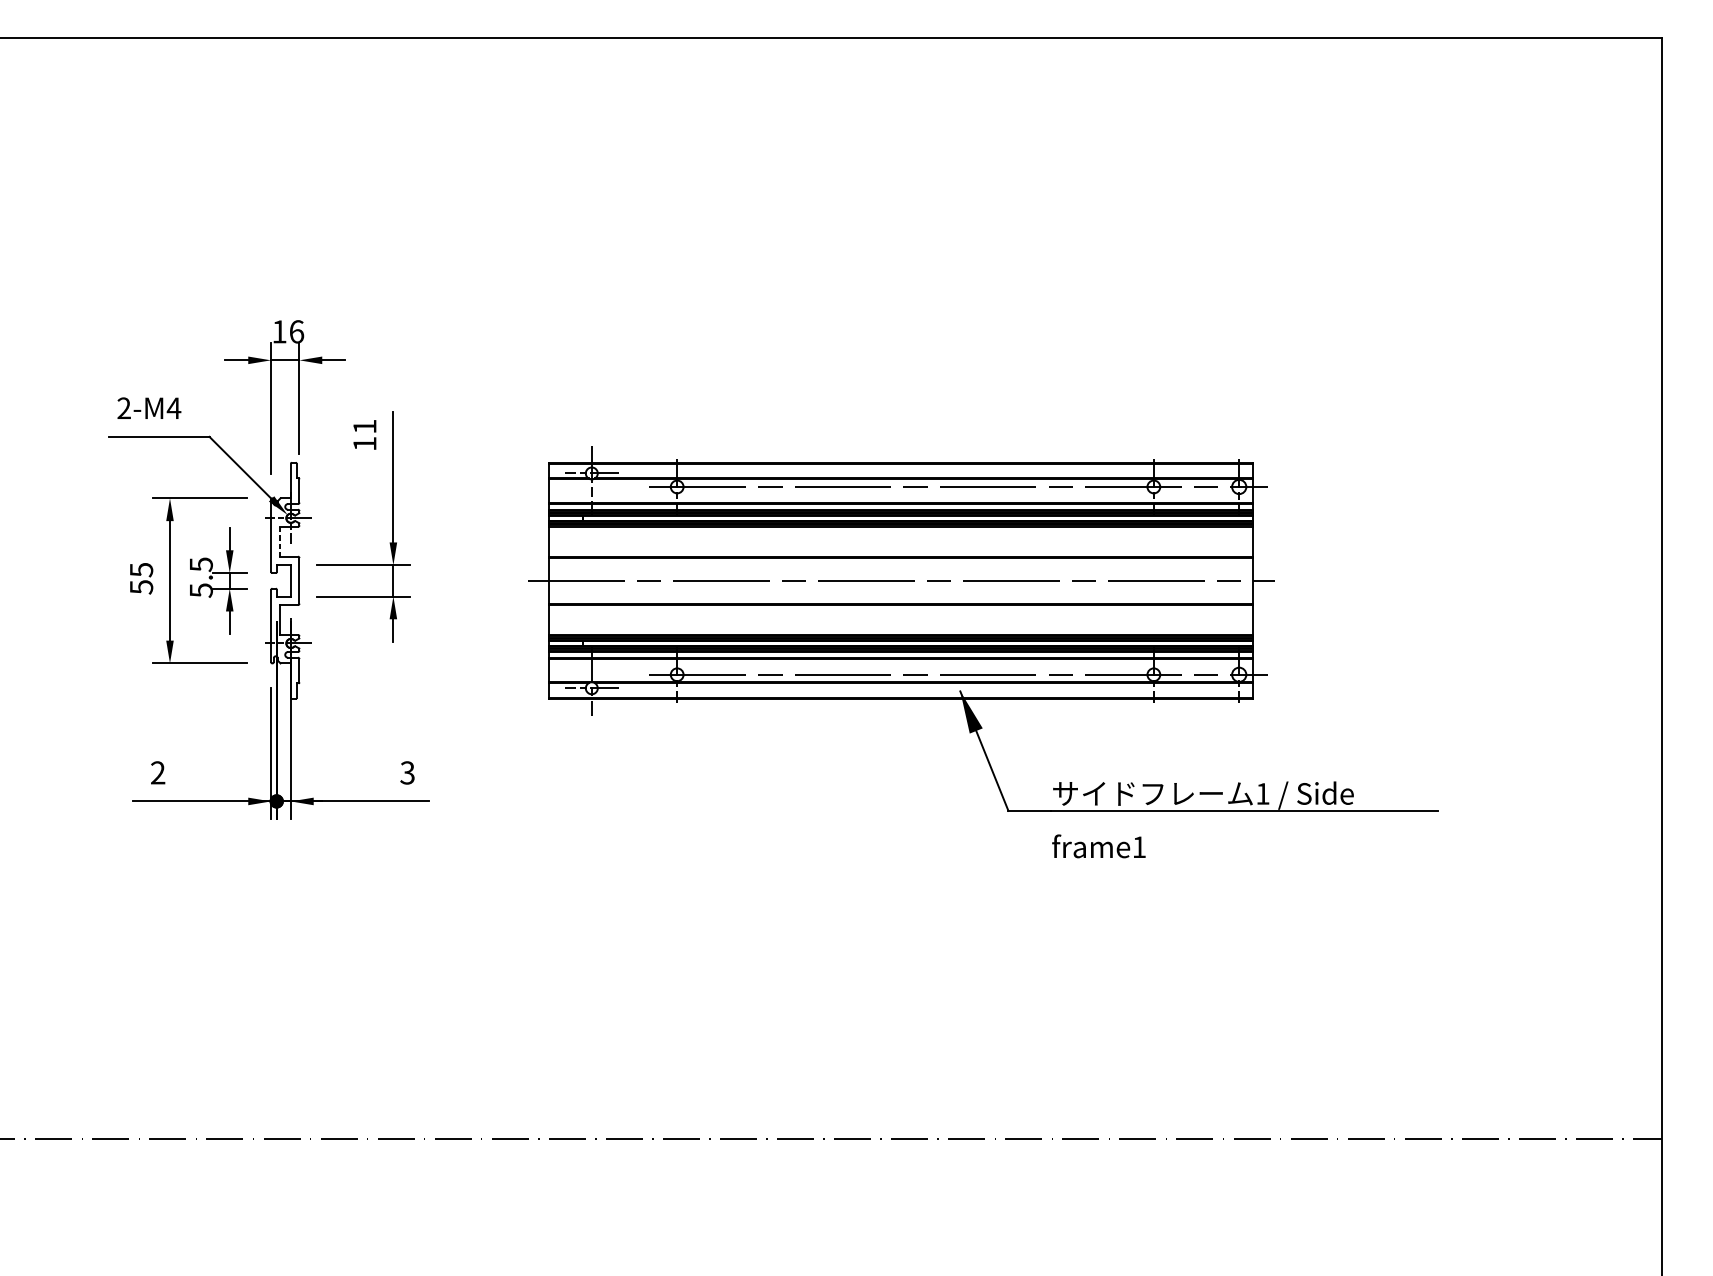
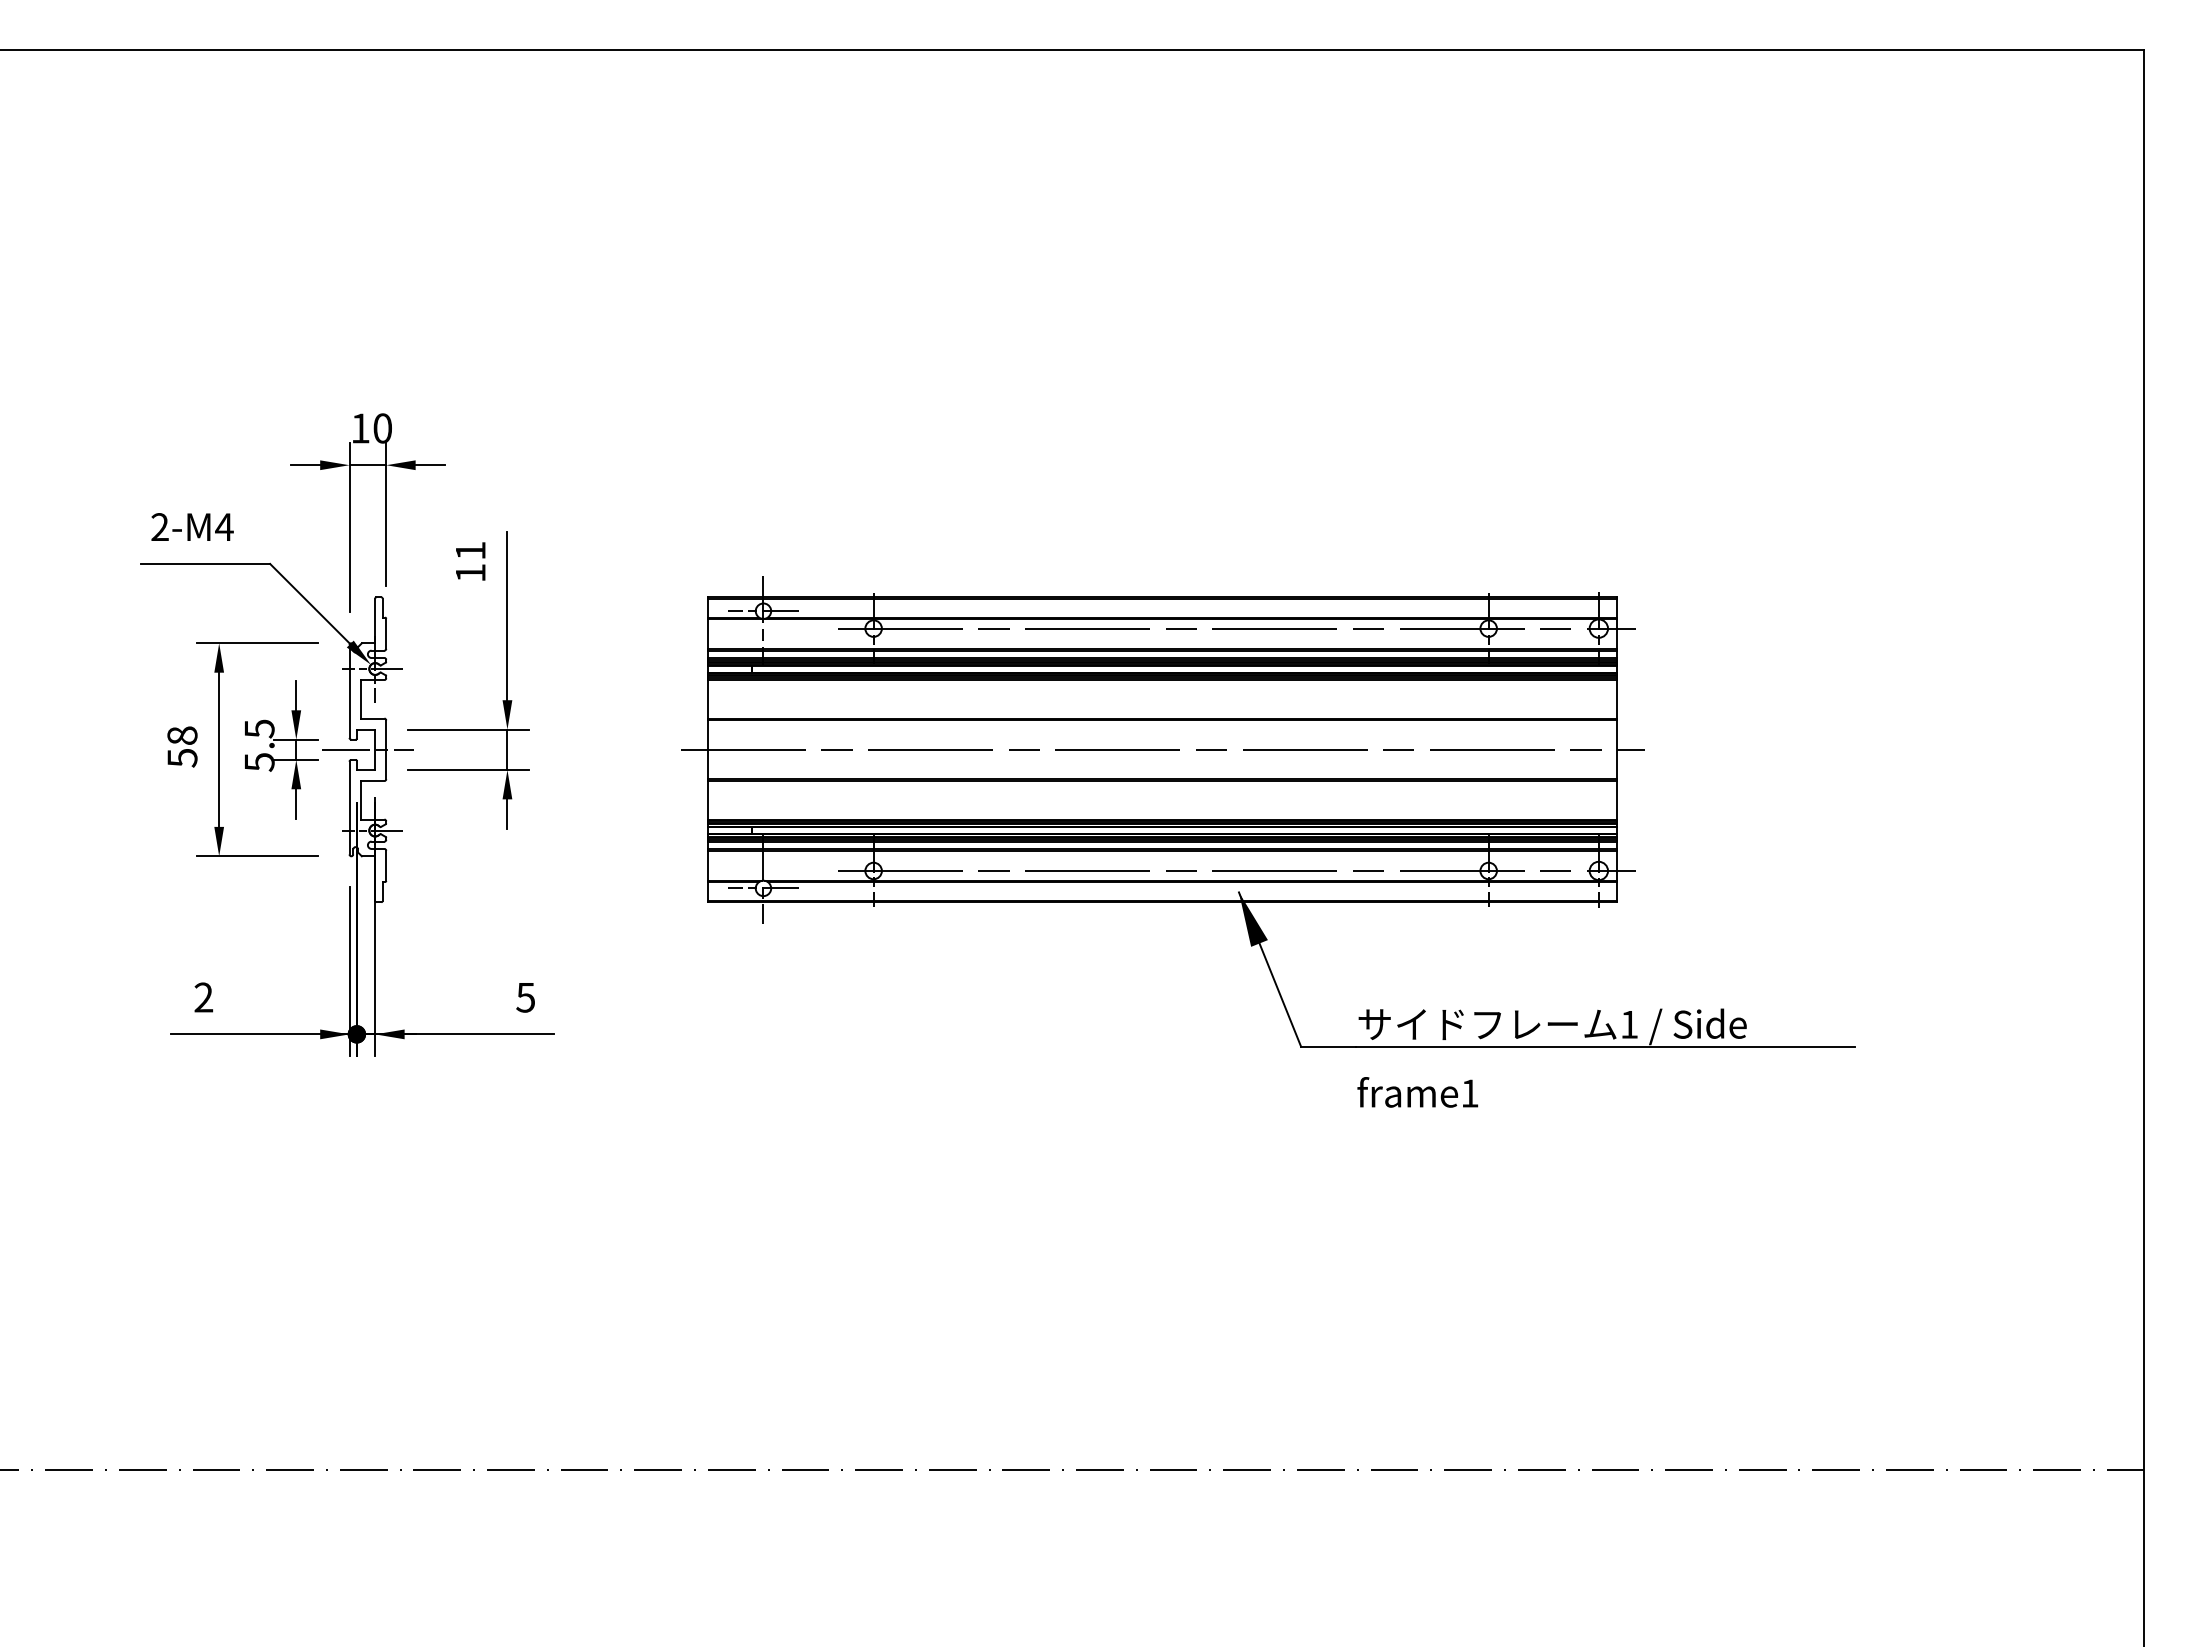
text: (296, 331) -> (382, 428), 16 -> 10
line: (279, 541) -> (360, 699), dashed -> solid
text: (141, 569) -> (182, 735), 55 -> 58
line: (284, 580) -> (367, 749), added
text: (407, 772) -> (525, 997), 3 -> 5

